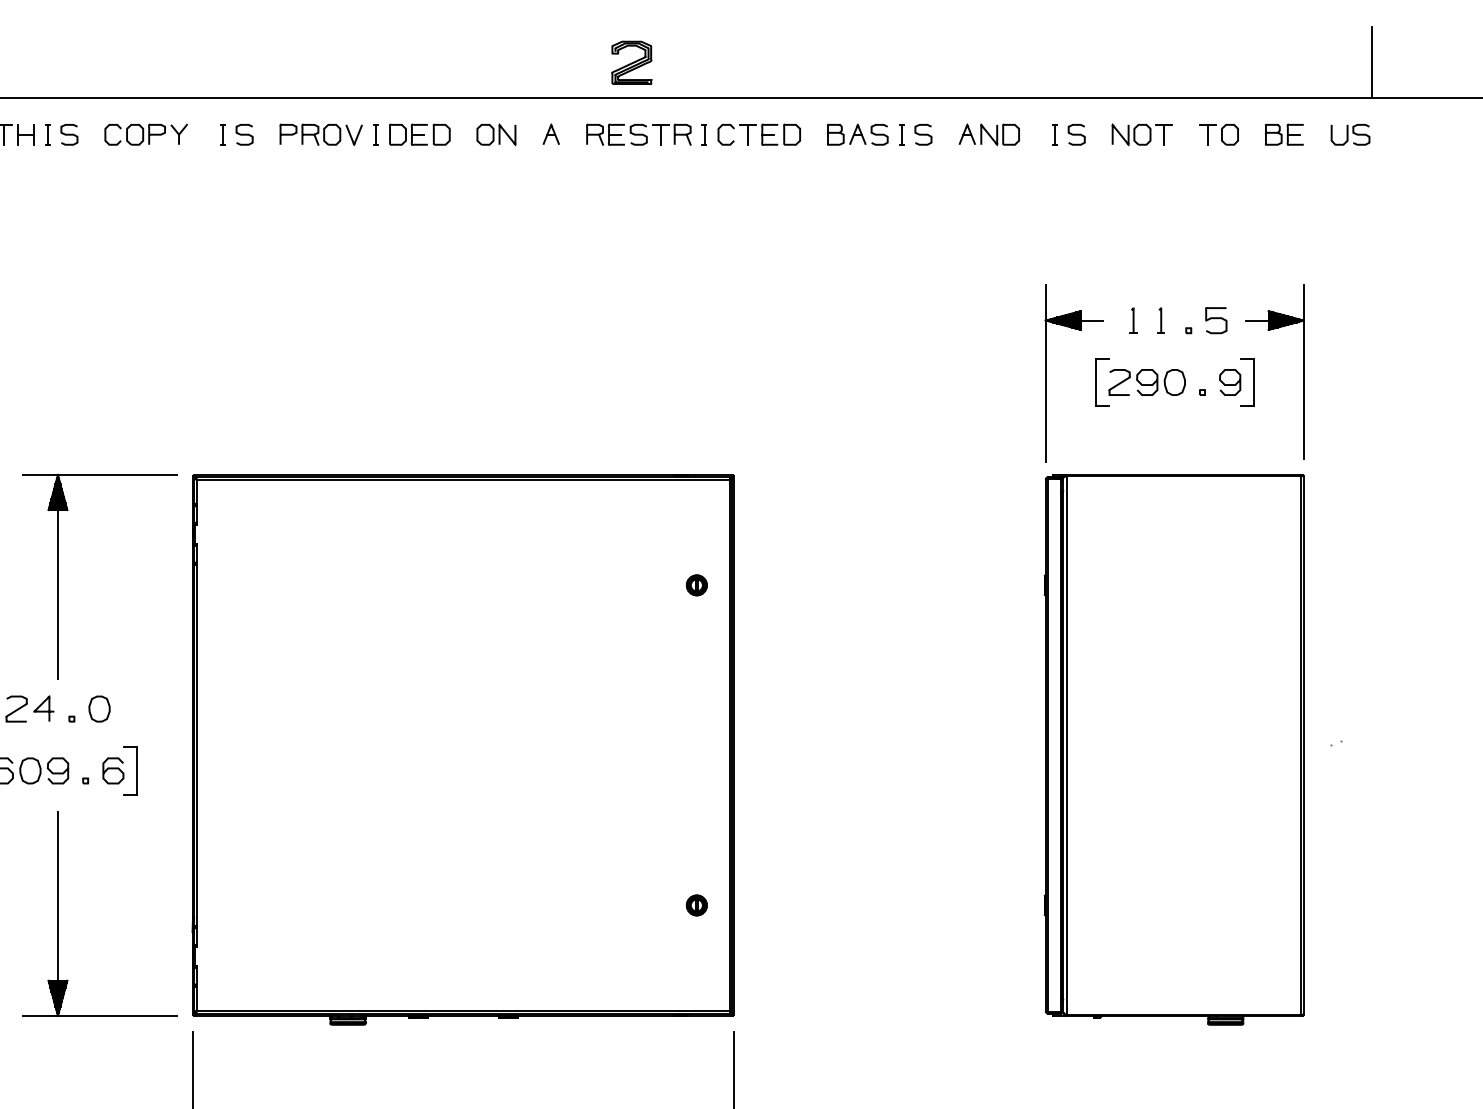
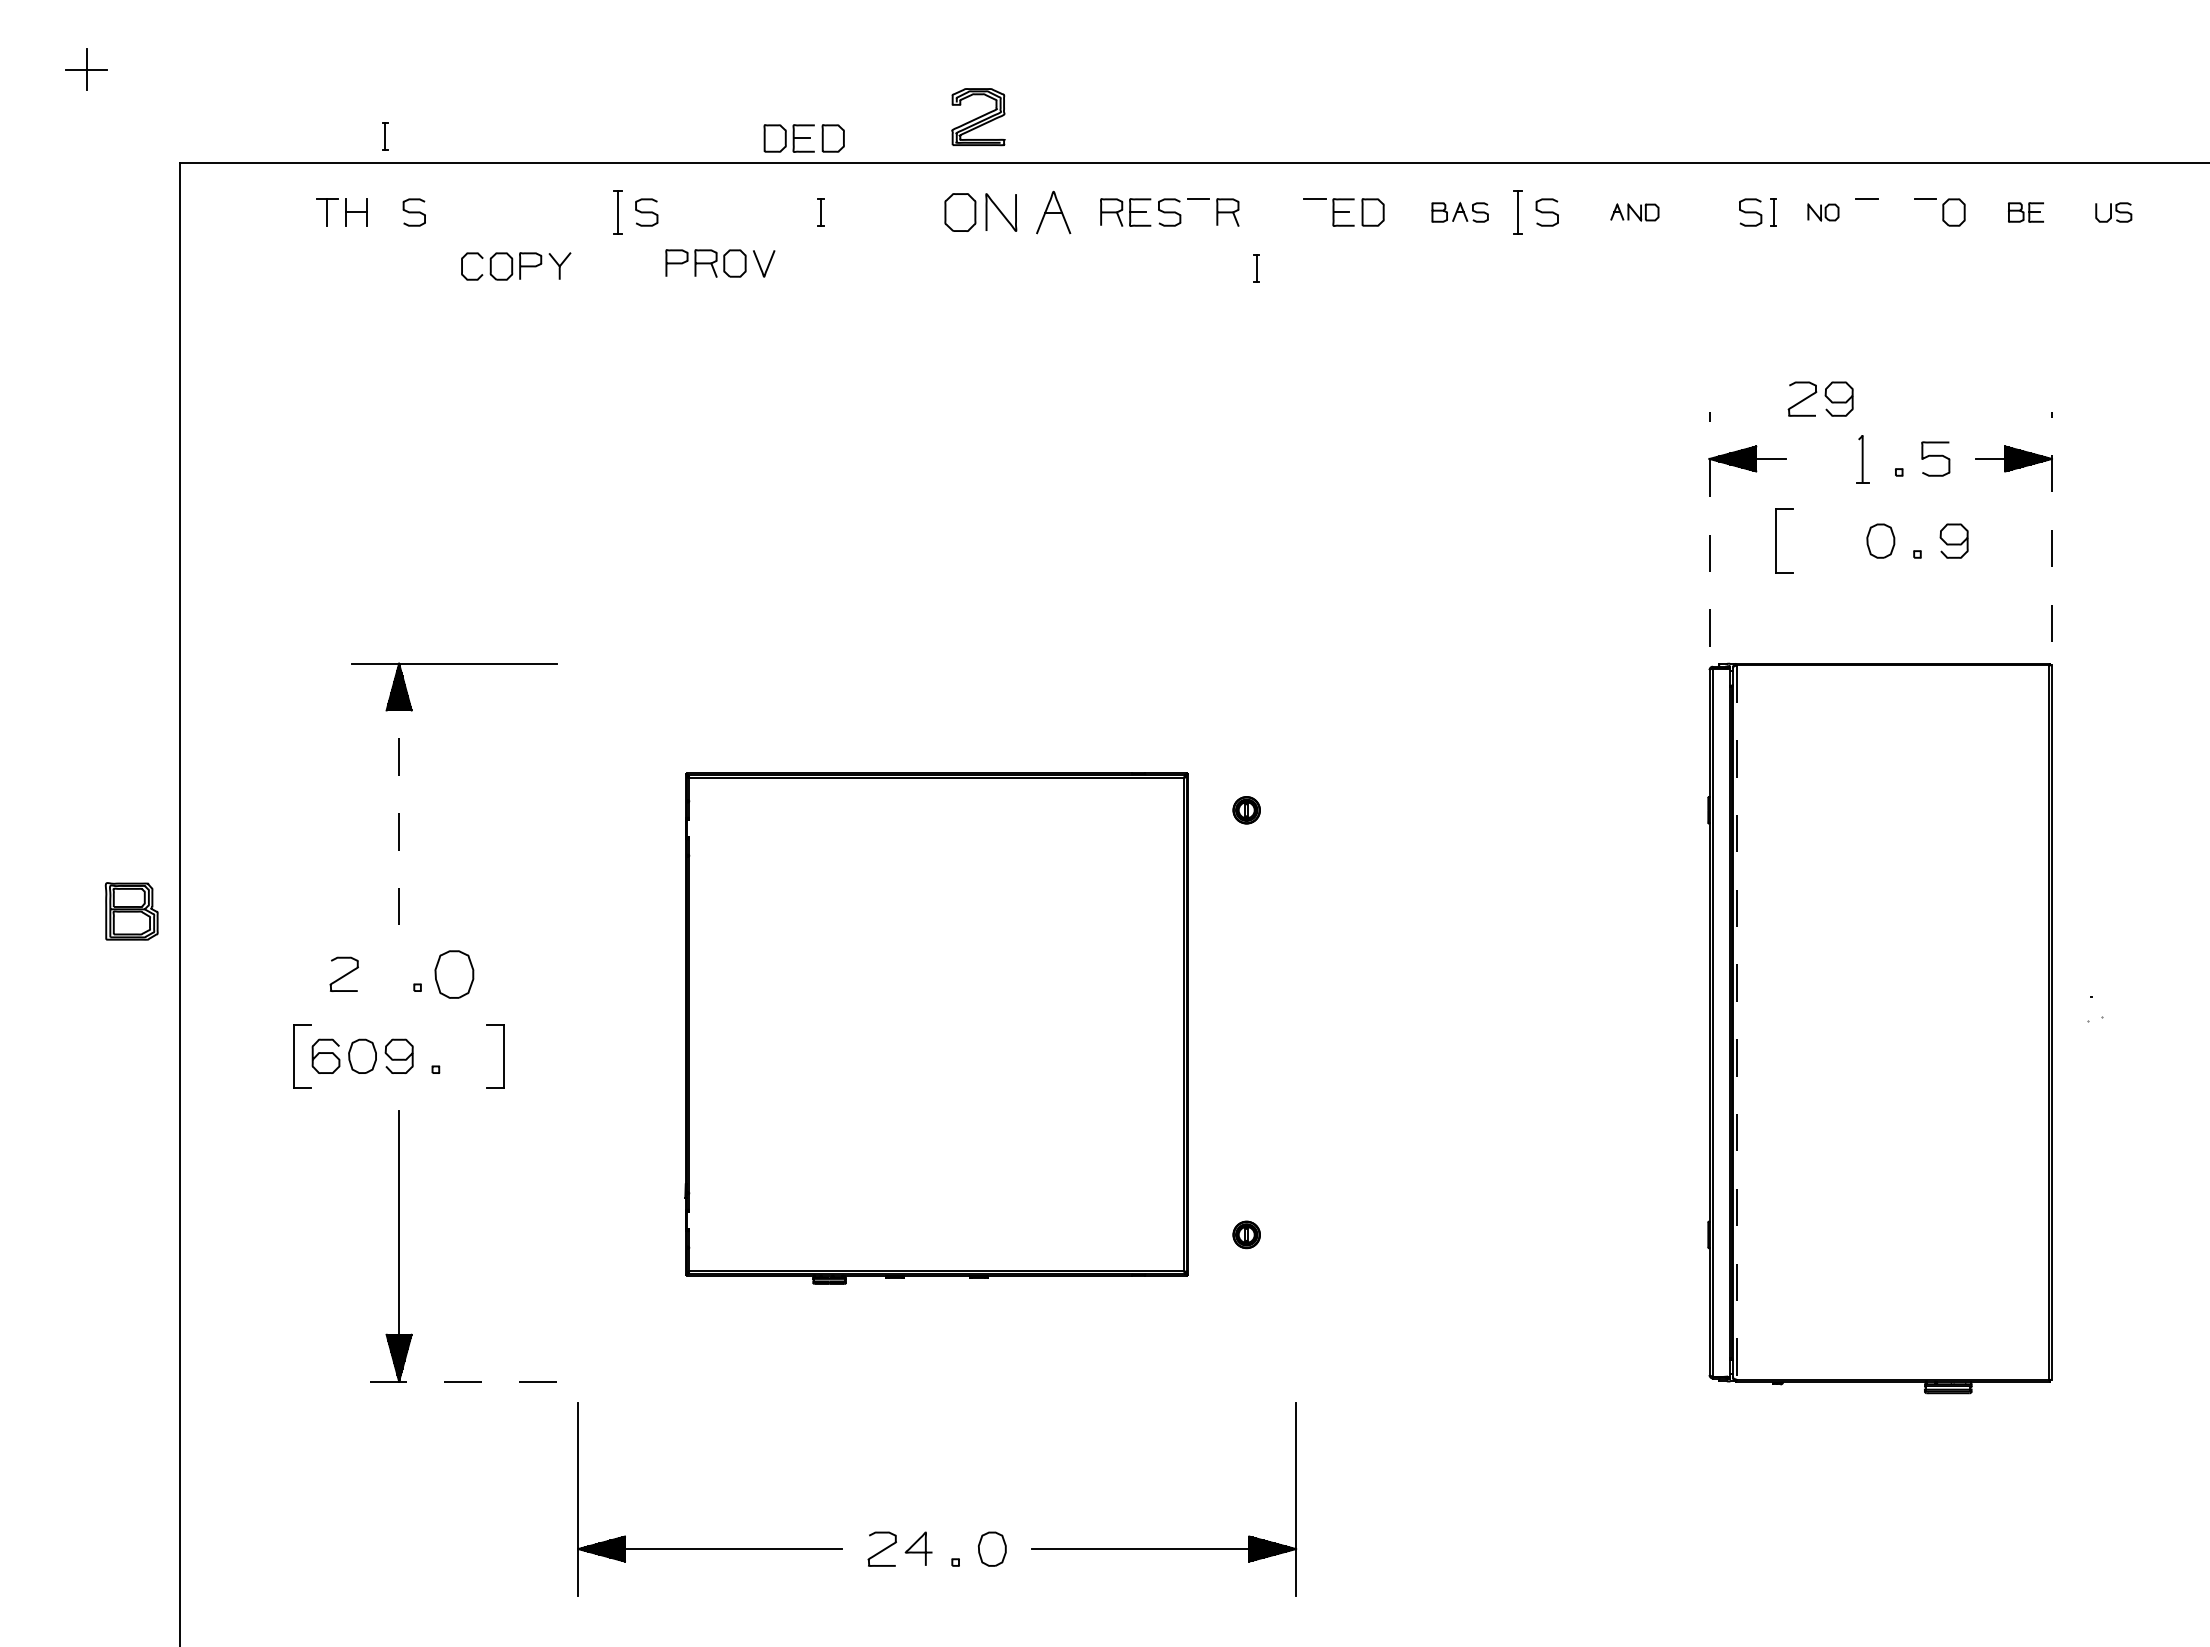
line: (1372, 62) -> (2142, 116), removed
part: (631, 63) -> (978, 117), moved
part: (47, 134) -> (385, 136), moved
part: (146, 134) -> (516, 266), moved
part: (222, 134) -> (617, 212), size x1.6
part: (321, 134) -> (720, 263), moved
part: (419, 134) -> (803, 138), moved
part: (496, 134) -> (980, 212), size x1.4
part: (551, 134) -> (1053, 211), size x1.6
line: (660, 134) -> (1198, 212), removed
part: (704, 134) -> (1256, 268), moved
curve: (719, 134) -> (1276, 212), removed
line: (748, 134) -> (1315, 212), removed
part: (857, 134) -> (1459, 212), size x0.7
part: (901, 134) -> (1518, 212), size x1.6
part: (989, 134) -> (1634, 212), size x0.6
part: (1054, 134) -> (1773, 212), moved
part: (1131, 134) -> (1823, 212), size x0.6
line: (1164, 134) -> (1866, 212), removed
line: (1208, 134) -> (1925, 212), removed
part: (1283, 134) -> (2025, 212), size x0.7
part: (1350, 134) -> (2113, 212), size x0.7
part: (1133, 320) -> (1825, 458), removed
part: (1161, 320) -> (1862, 458), size x1.4
line: (1045, 372) -> (1709, 528), solid -> dashed
line: (1303, 372) -> (2051, 527), solid -> dashed
part: (1133, 382) -> (1820, 398), moved
part: (1253, 382) -> (1984, 540), removed
line: (58, 577) -> (399, 799), solid -> dashed
part: (98, 708) -> (453, 973), size x1.4
curve: (43, 710) -> (380, 976), removed
line: (1066, 746) -> (1737, 1023), solid -> dashed
part: (463, 749) -> (936, 1028), size x0.7
curve: (113, 768) -> (472, 1053), removed
line: (98, 1015) -> (453, 1381), solid -> dashed

